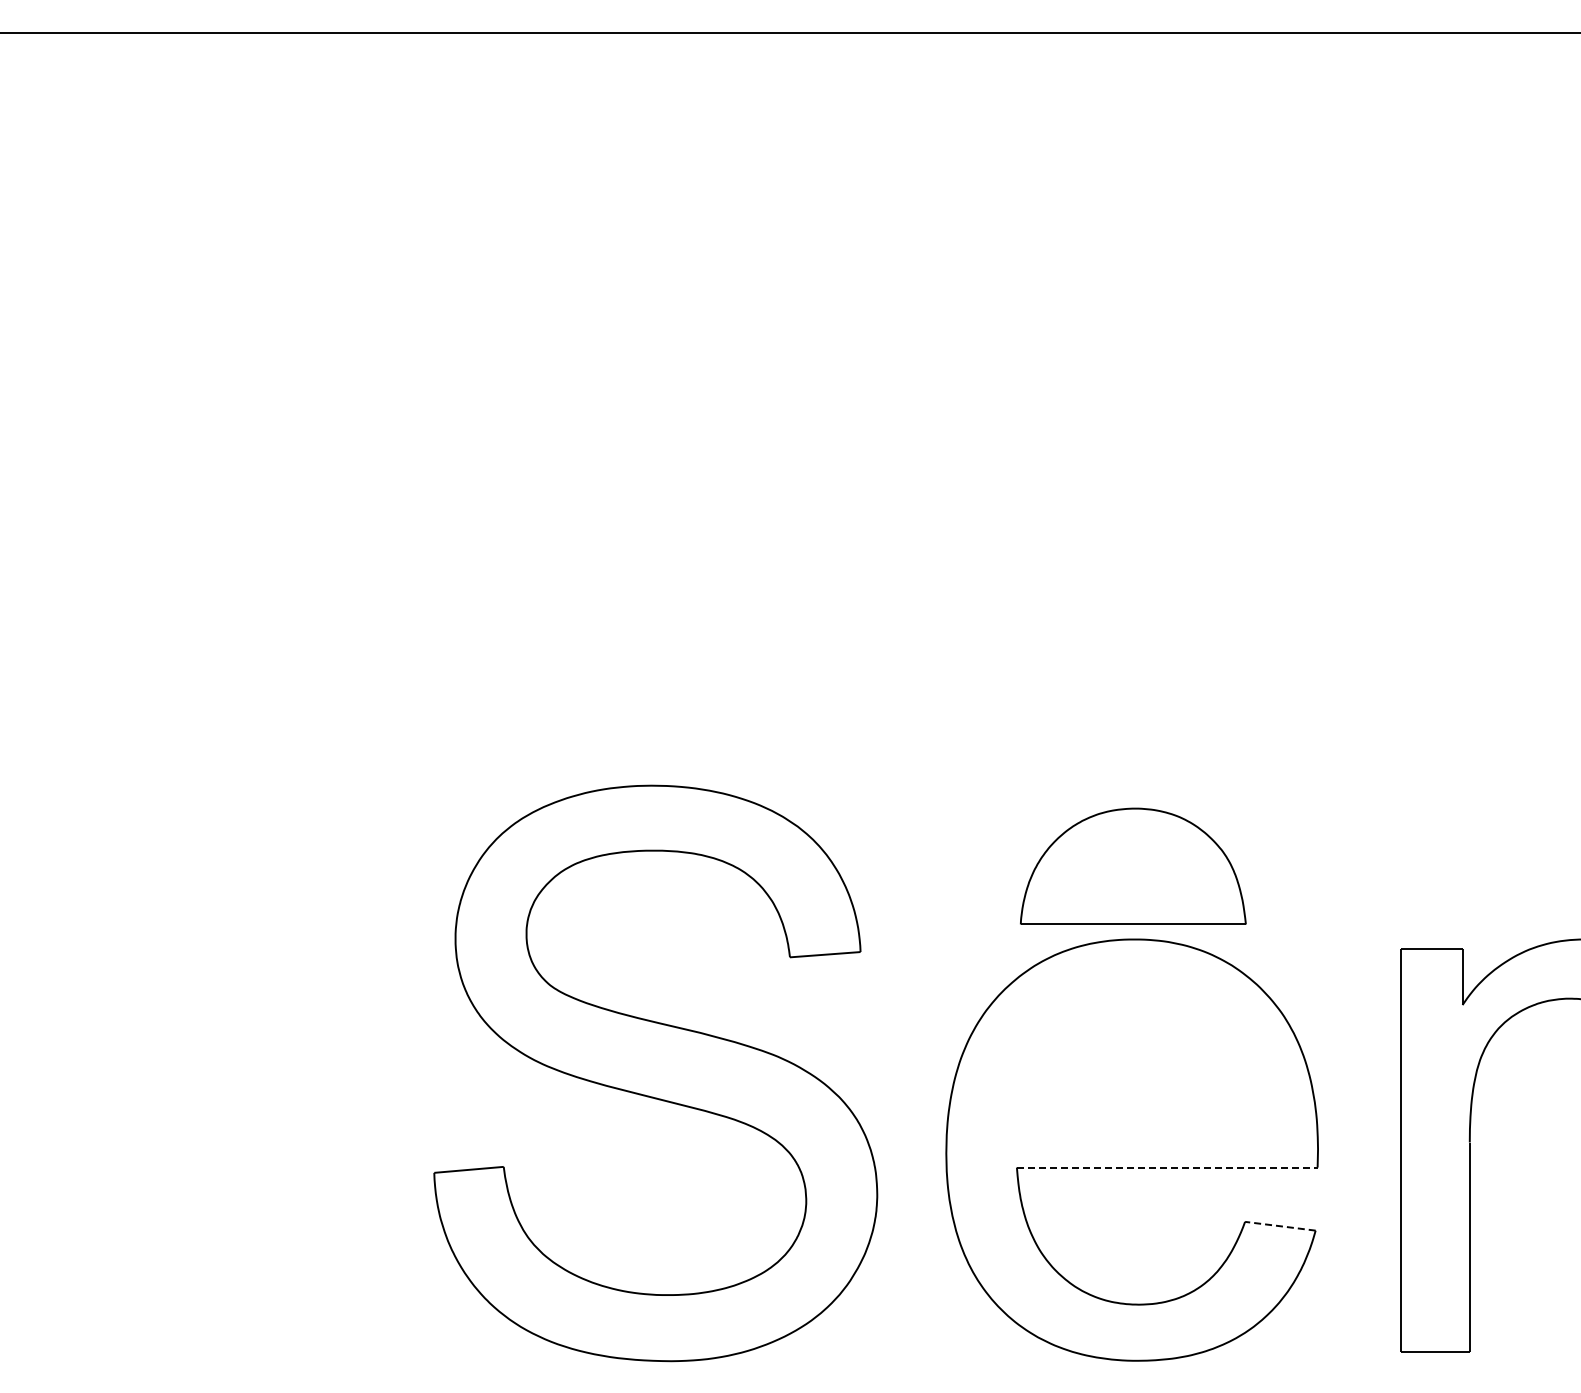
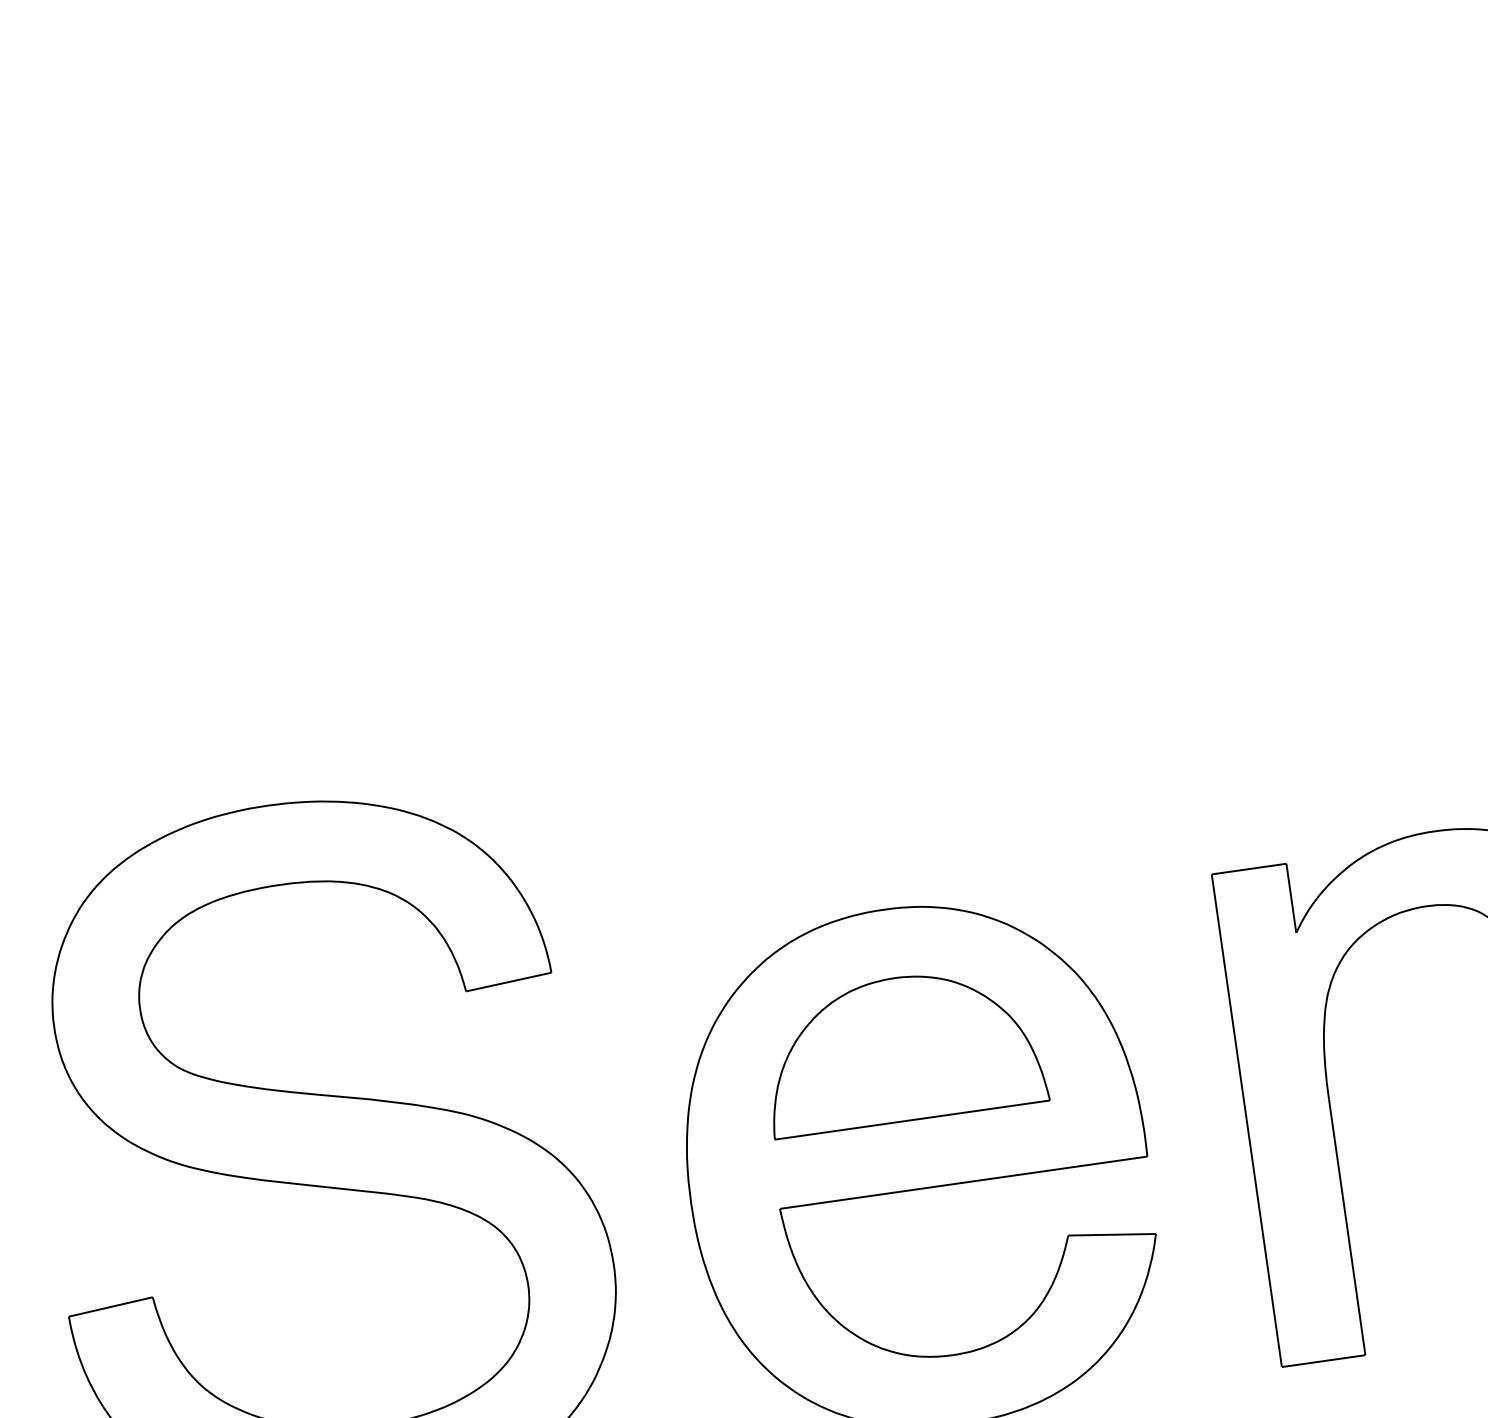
part: (1133, 865) -> (902, 1047), moved
line: (1167, 1167) -> (963, 1182), dashed -> solid
line: (1280, 1226) -> (1112, 1235), dashed -> solid

